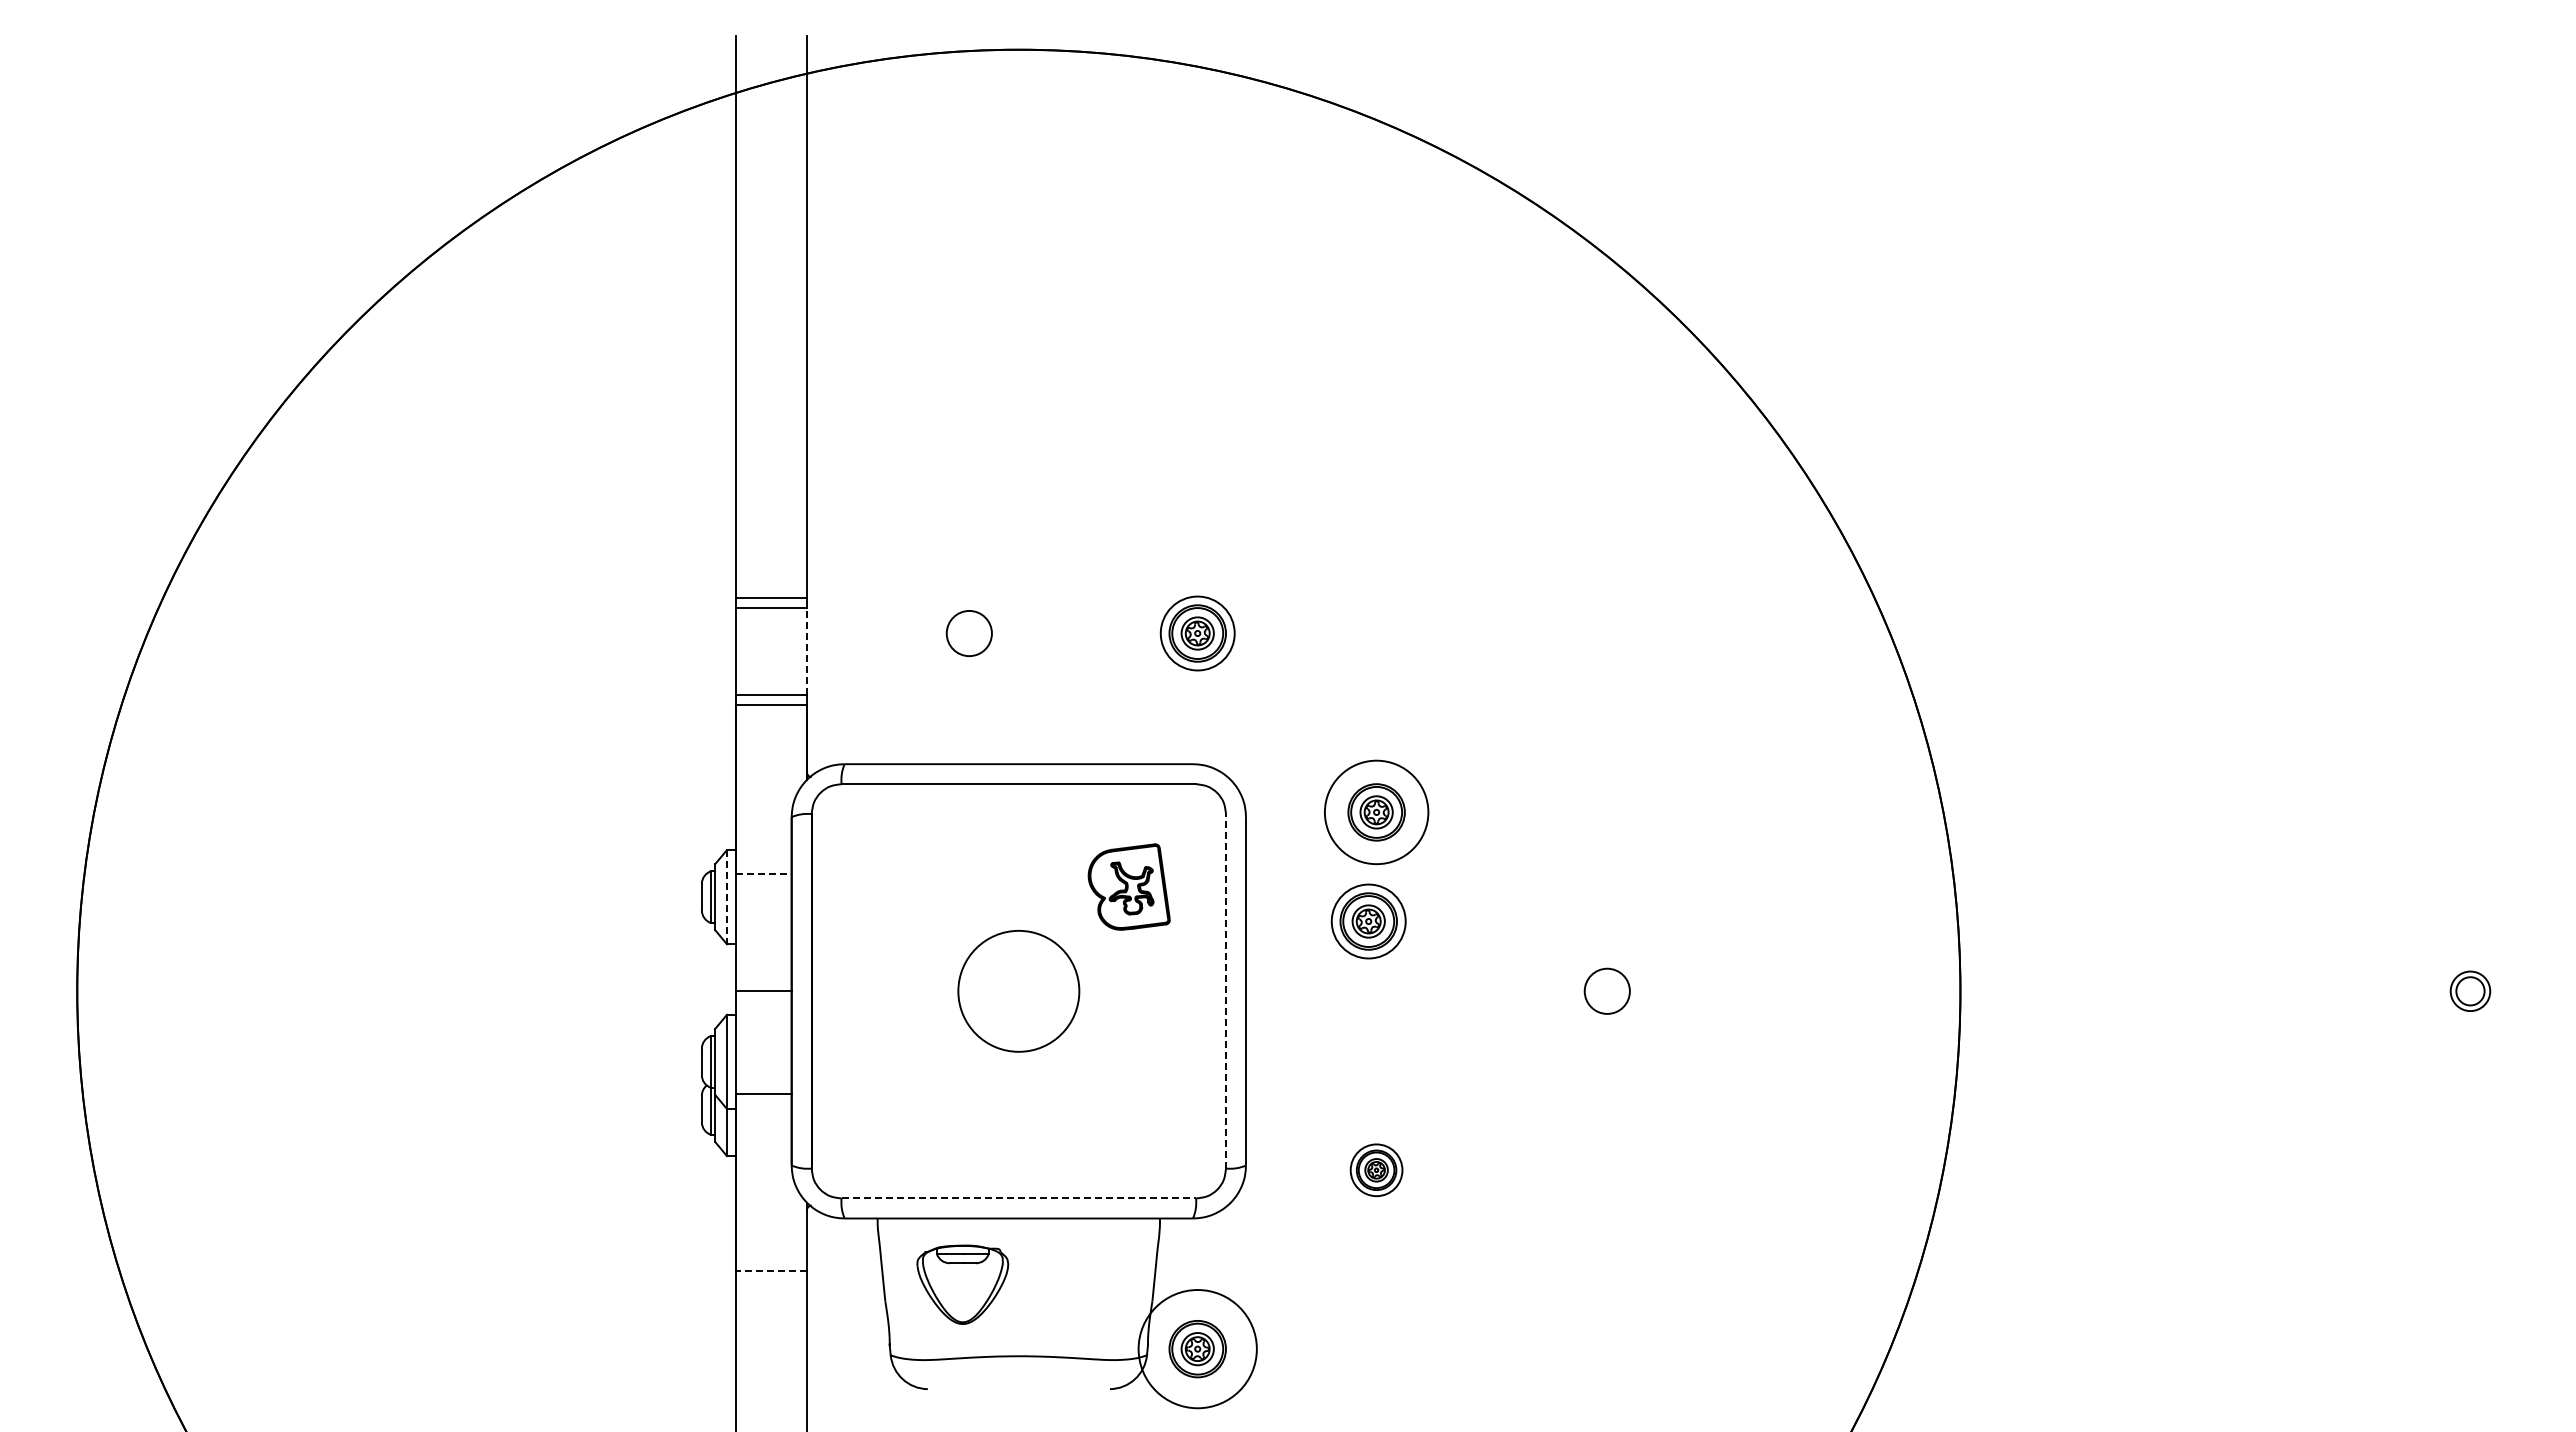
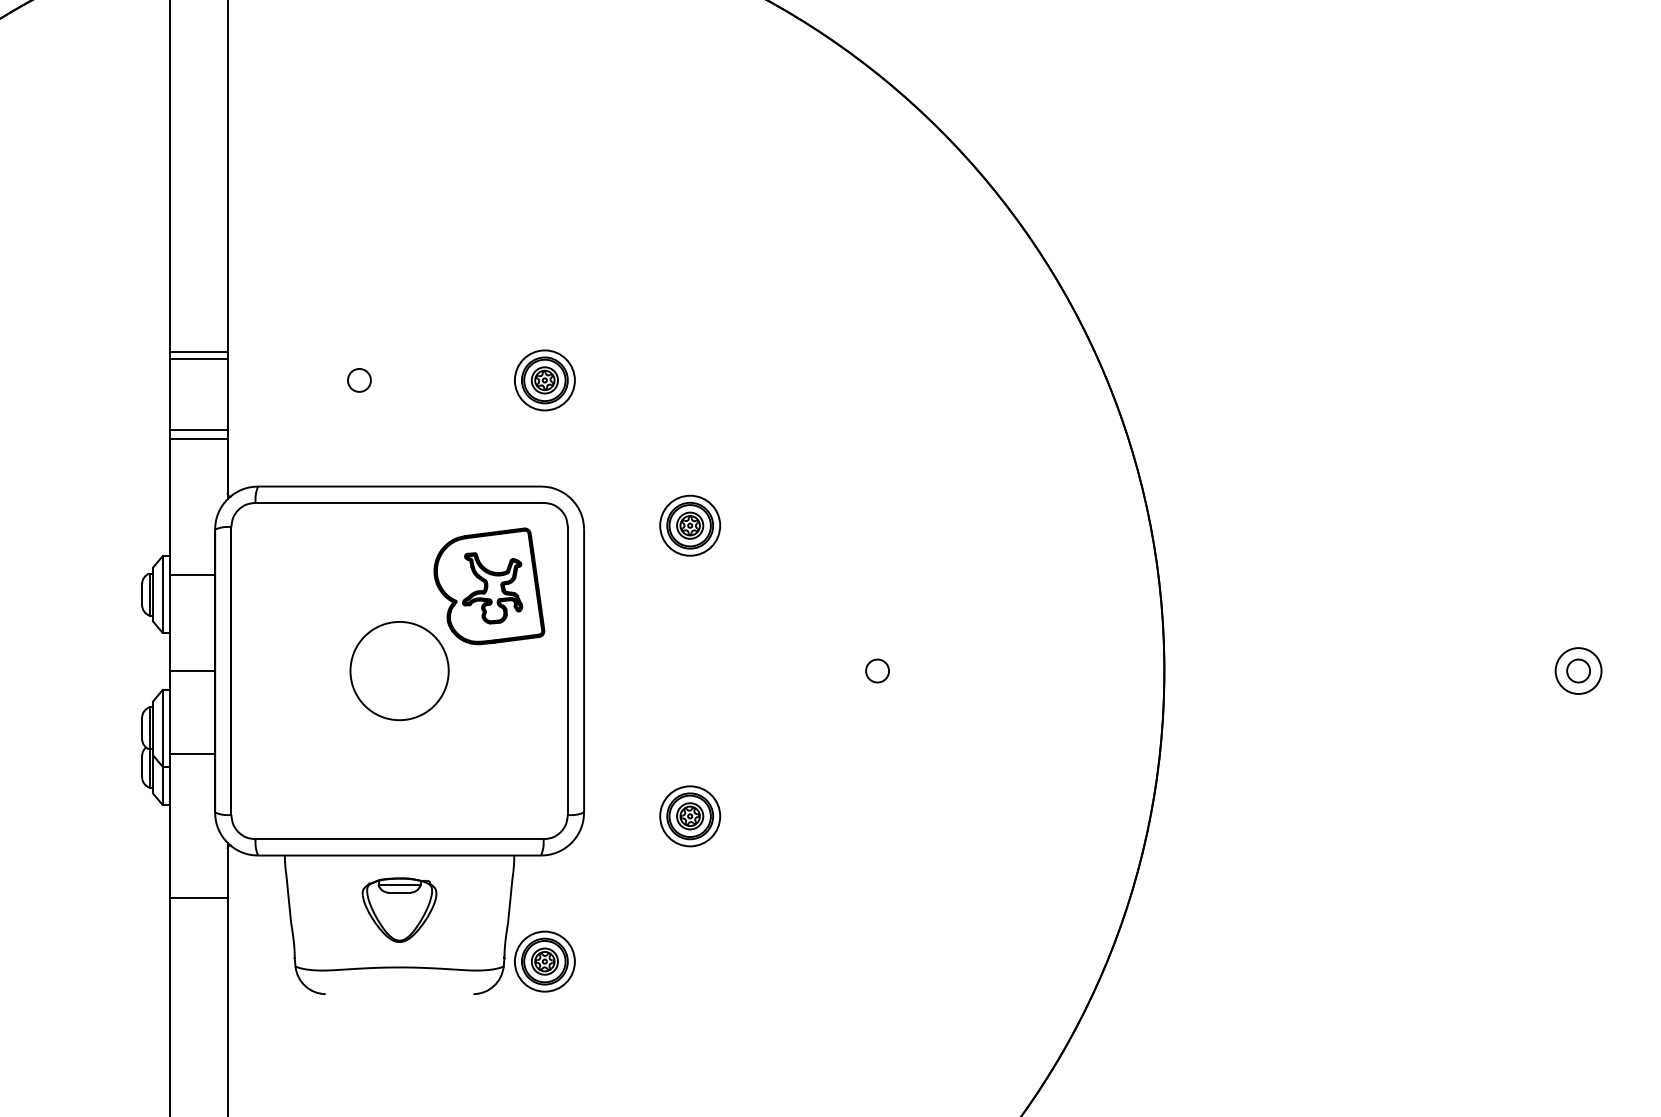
circle: (969, 633) -> (359, 380), size x0.62
line: (806, 651) -> (227, 395), dashed -> solid
circle: (1376, 812) -> (690, 525), size x0.71
line: (764, 873) -> (193, 575), dashed -> solid
part: (1128, 886) -> (488, 585), size x1.67
line: (726, 897) -> (162, 594), dashed -> solid
part: (1368, 921) -> (683, 614), removed
line: (1225, 990) -> (567, 670), dashed -> solid
circle: (1607, 991) -> (877, 671), size x0.62
circle: (2470, 991) -> (1578, 671), size x1.43
part: (1376, 1170) -> (690, 816), size x1.43
line: (1019, 1198) -> (400, 839), dashed -> solid
line: (771, 1271) -> (198, 898), dashed -> solid
part: (962, 1284) -> (399, 909), moved
circle: (1197, 1349) -> (544, 961), size x0.62

